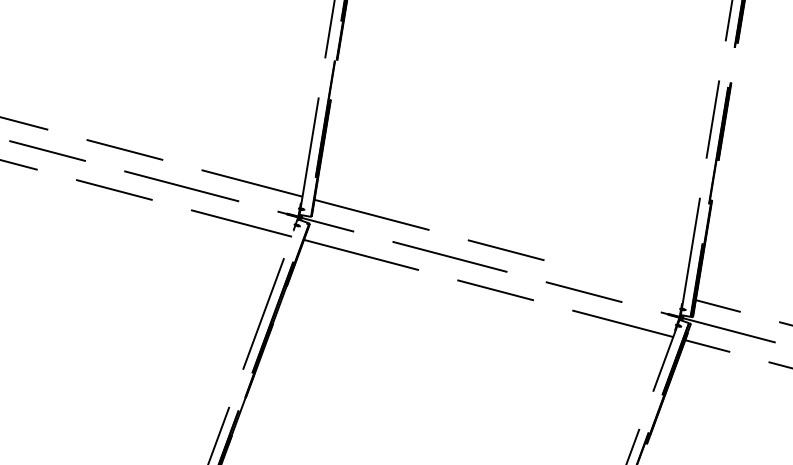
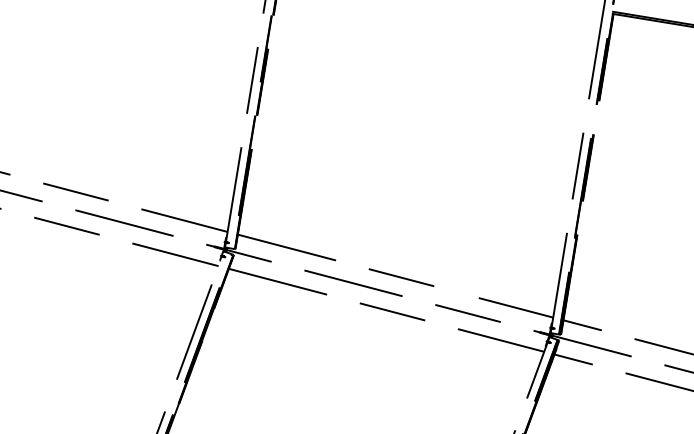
line: (639, 285) -> (515, 307), added

